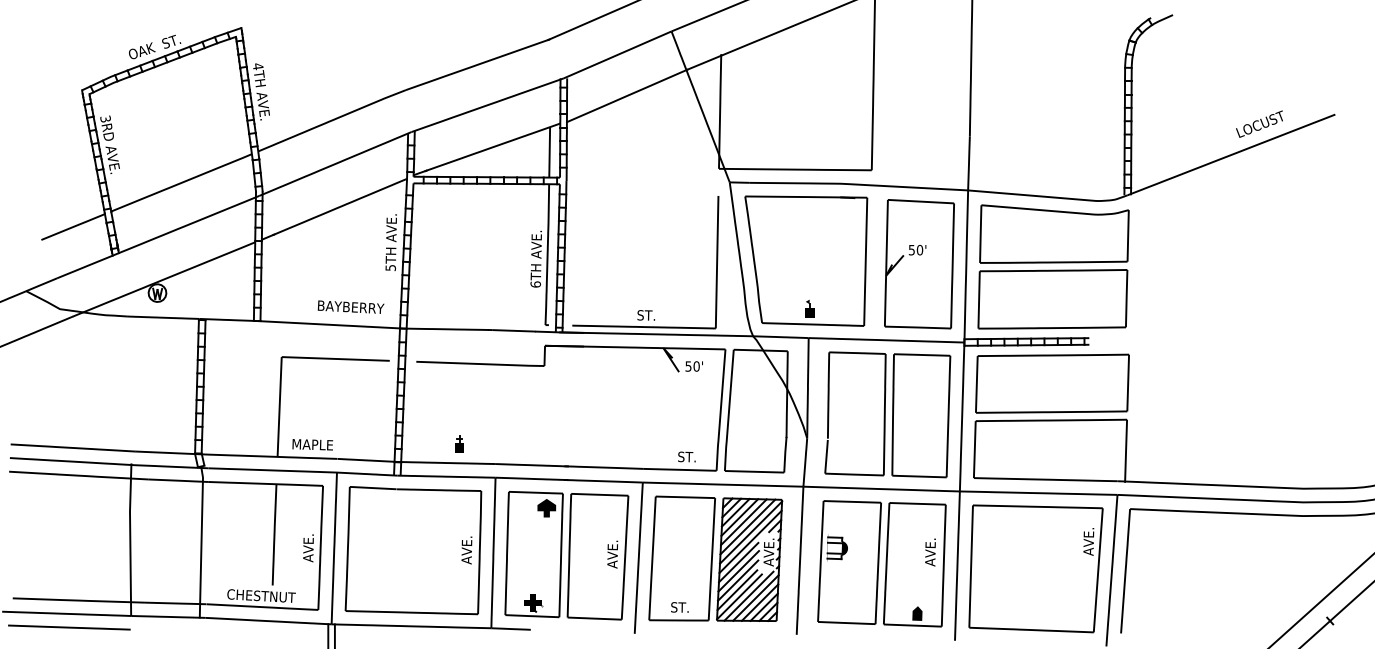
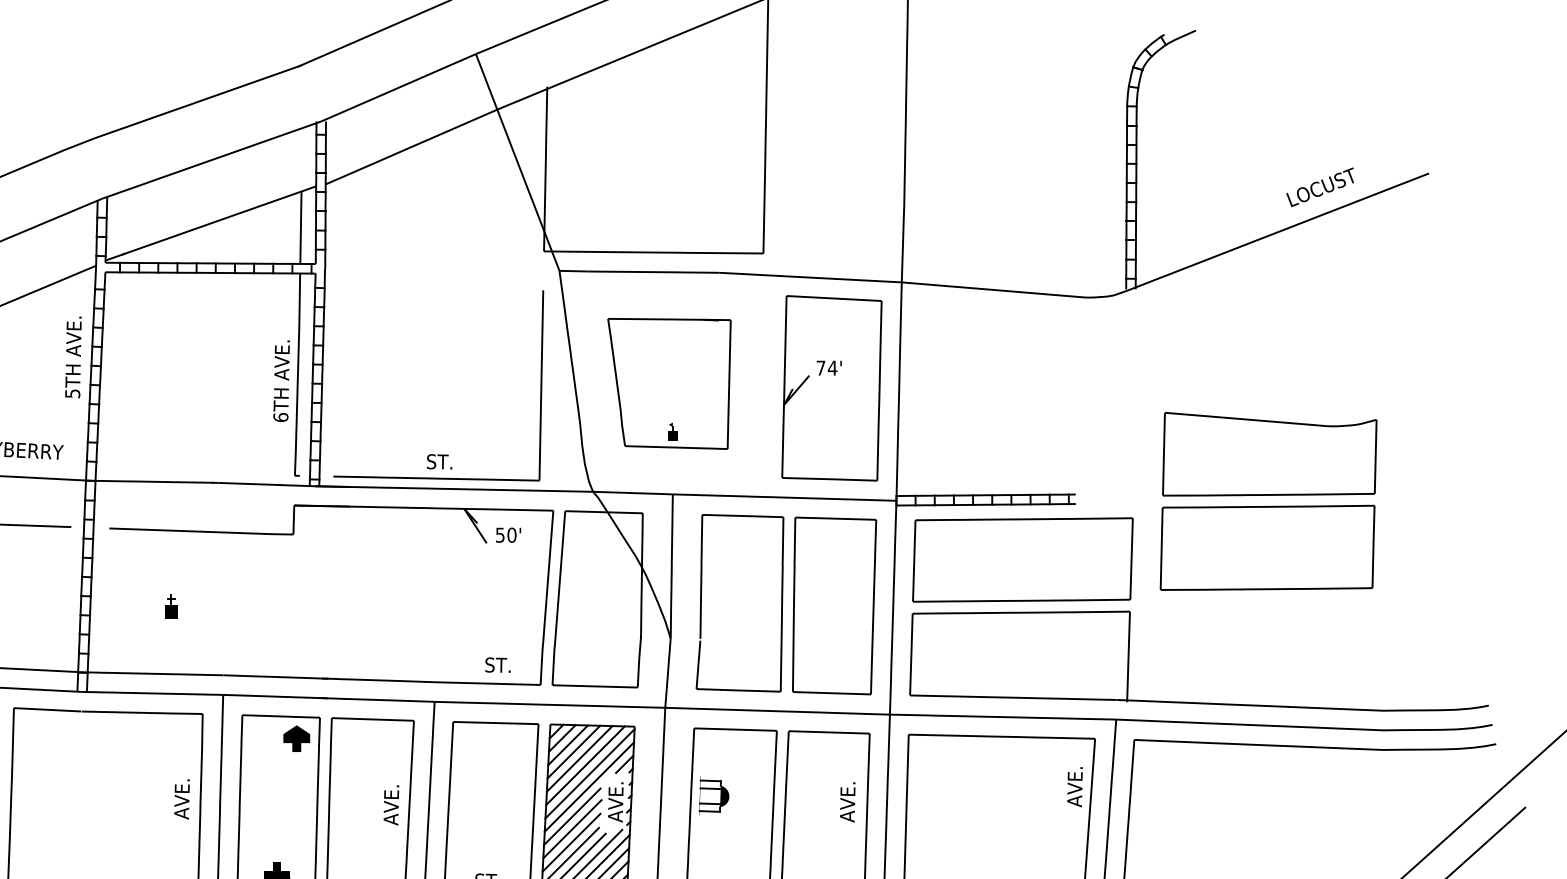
text: (915, 249) -> (826, 367), 50' -> 74'
part: (806, 260) -> (669, 383), size x0.7
part: (1053, 266) -> (1268, 500), moved
part: (459, 443) -> (171, 605), moved

